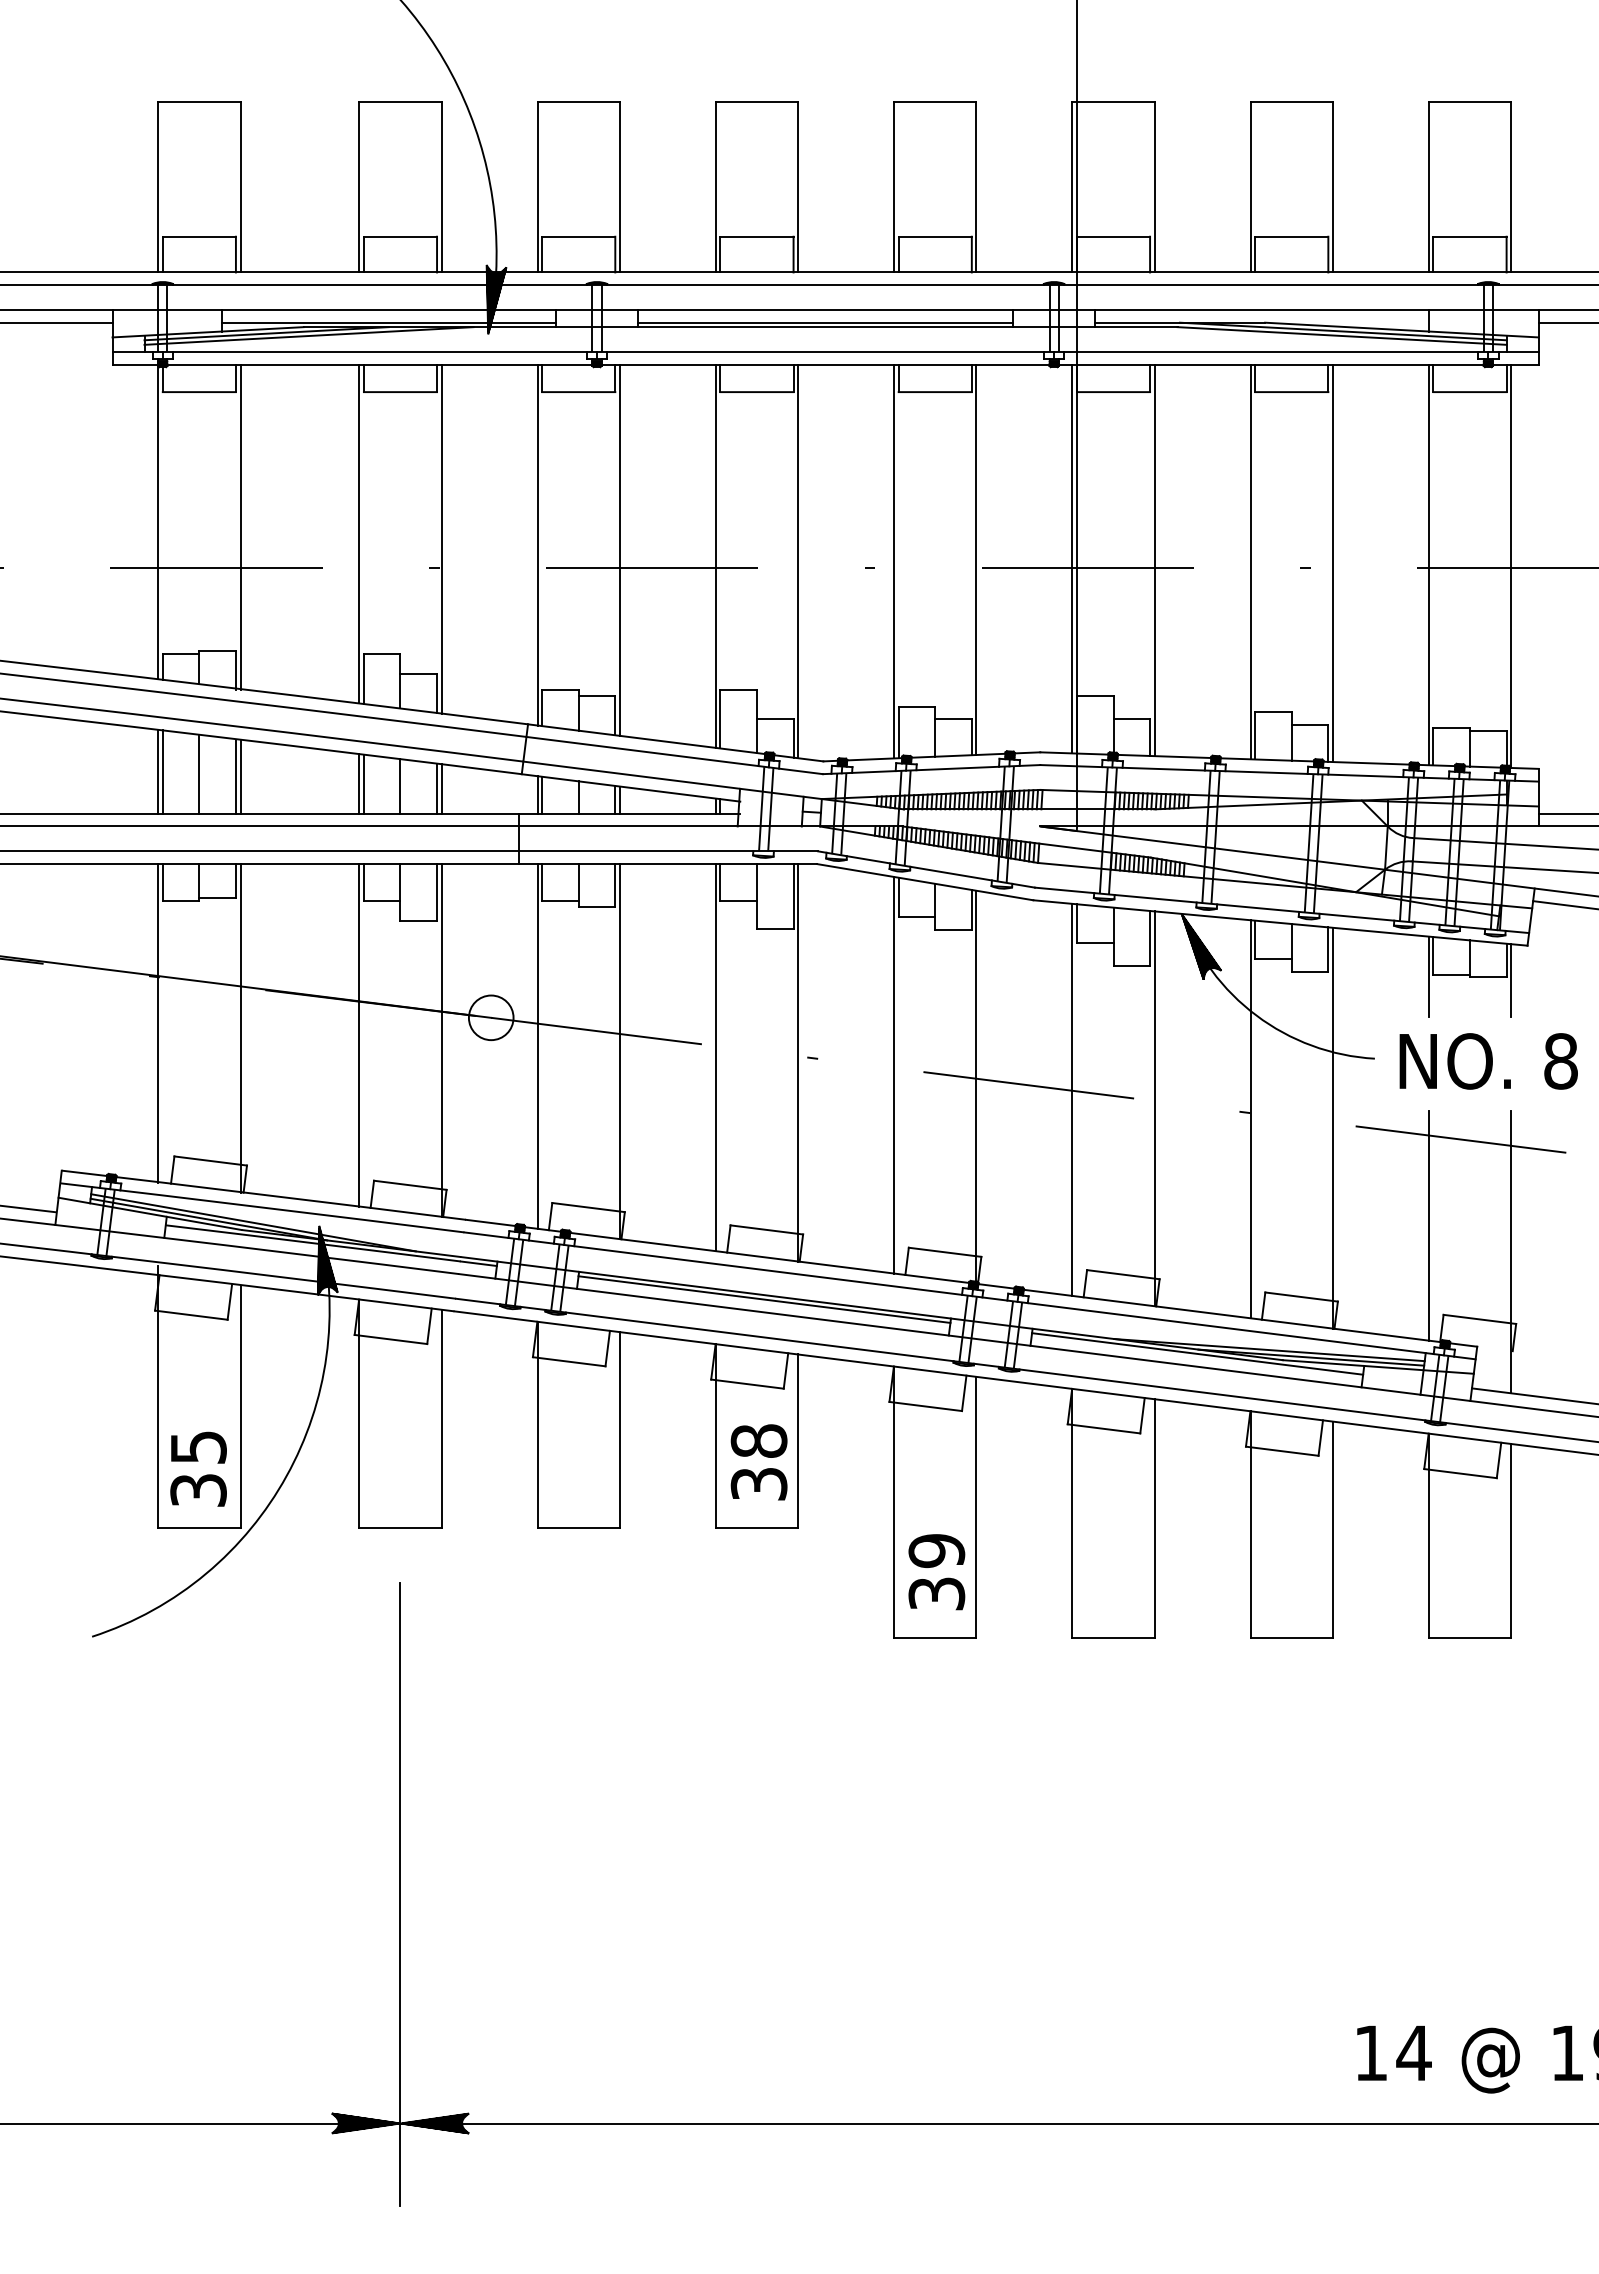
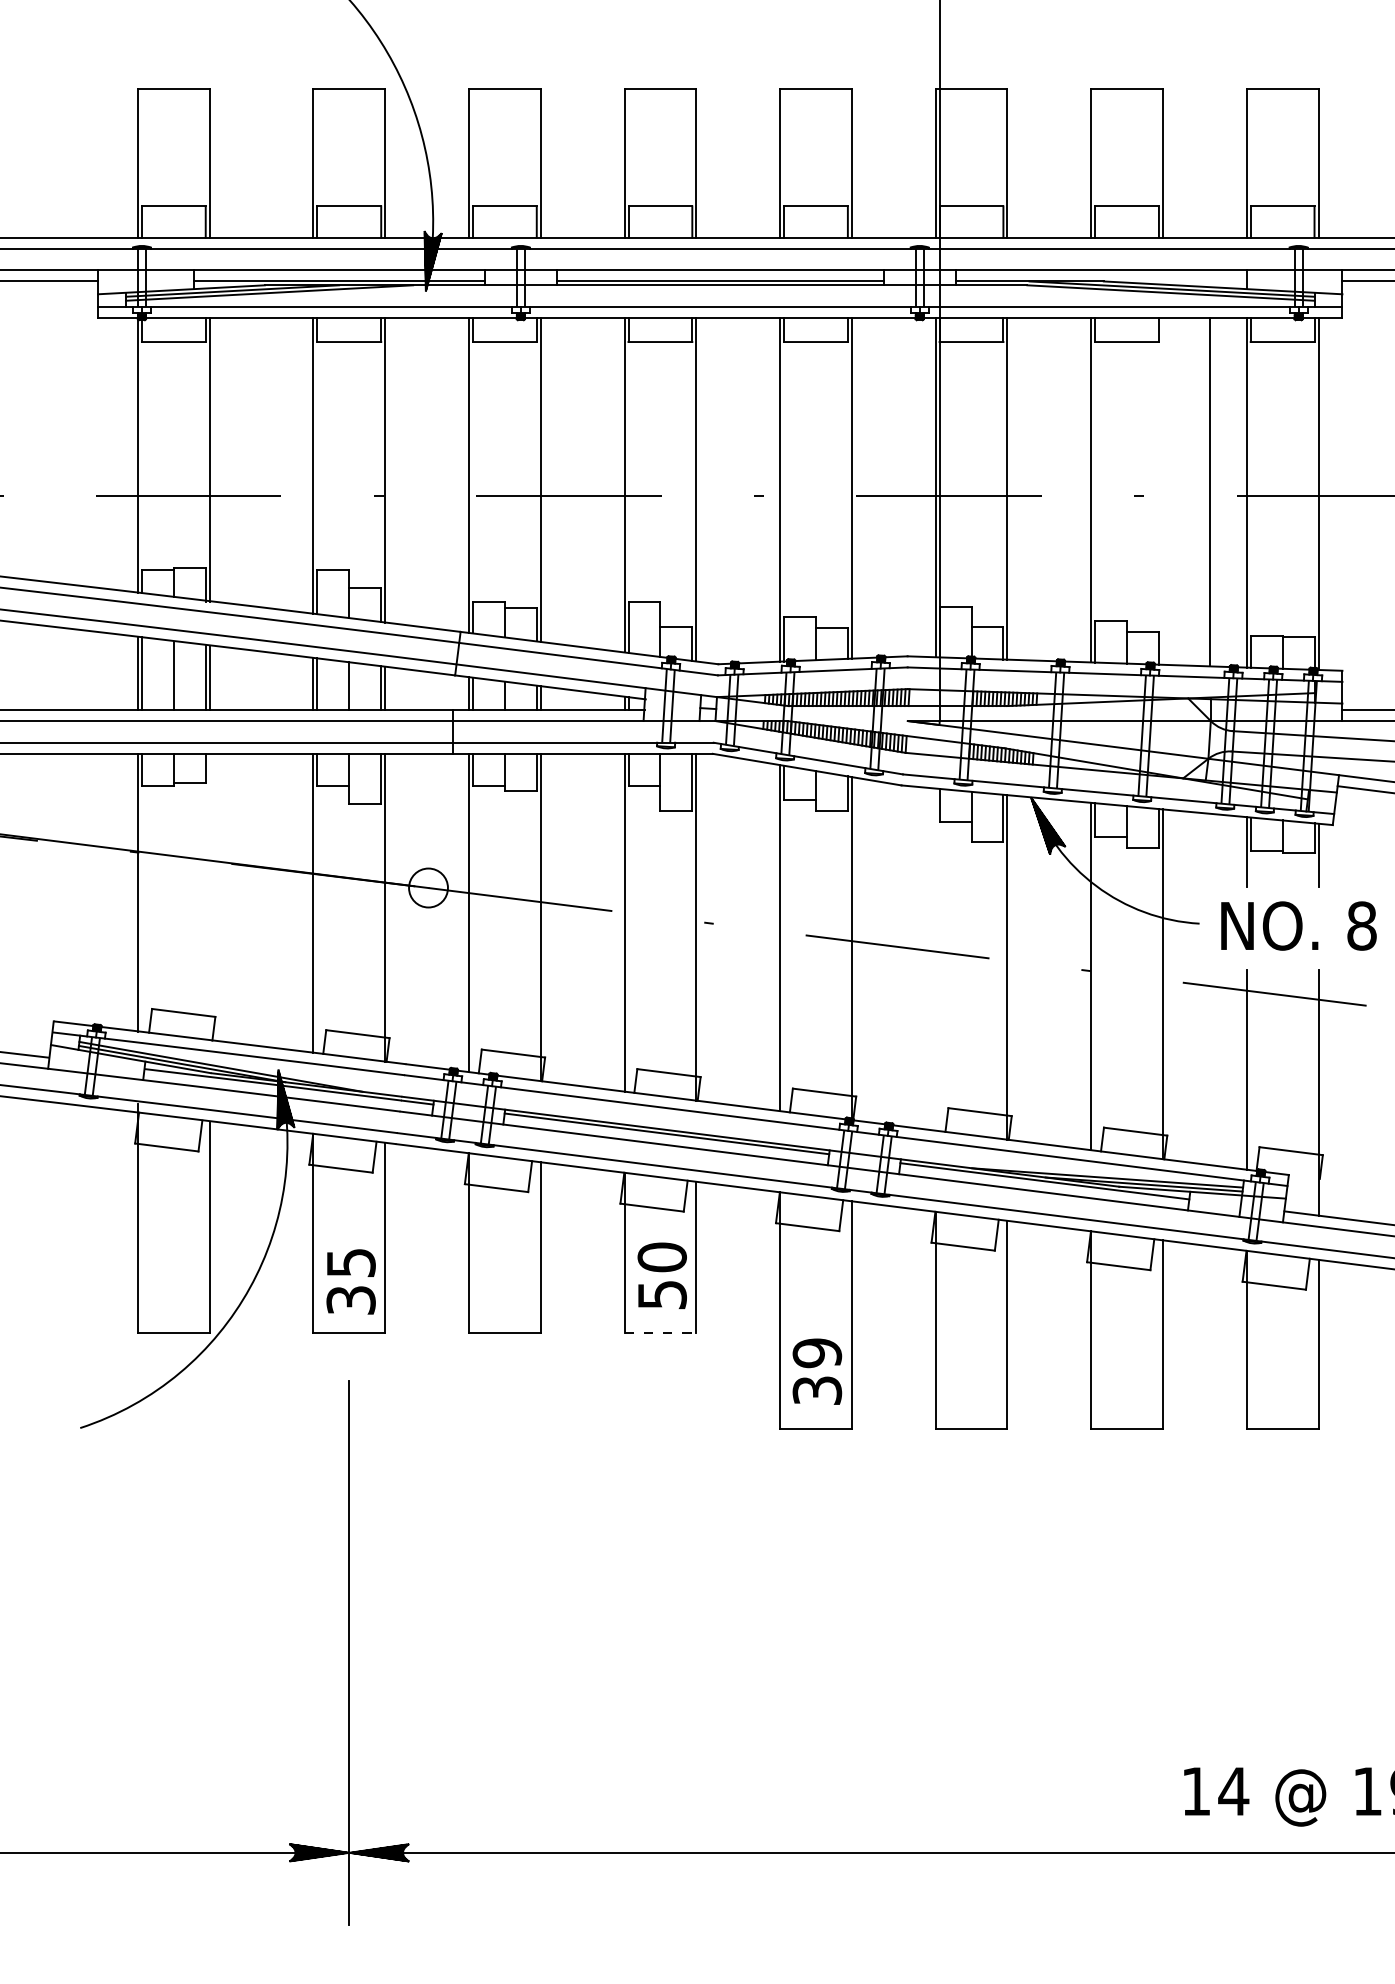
line: (1332, 563) -> (1209, 491), moved
line: (240, 1028) -> (209, 897), removed
line: (1072, 1099) -> (935, 959), removed
text: (758, 1462) -> (661, 1276), 38 -> 50
text: (198, 1468) -> (351, 1281), moved
line: (757, 1528) -> (660, 1333), solid -> dashed

